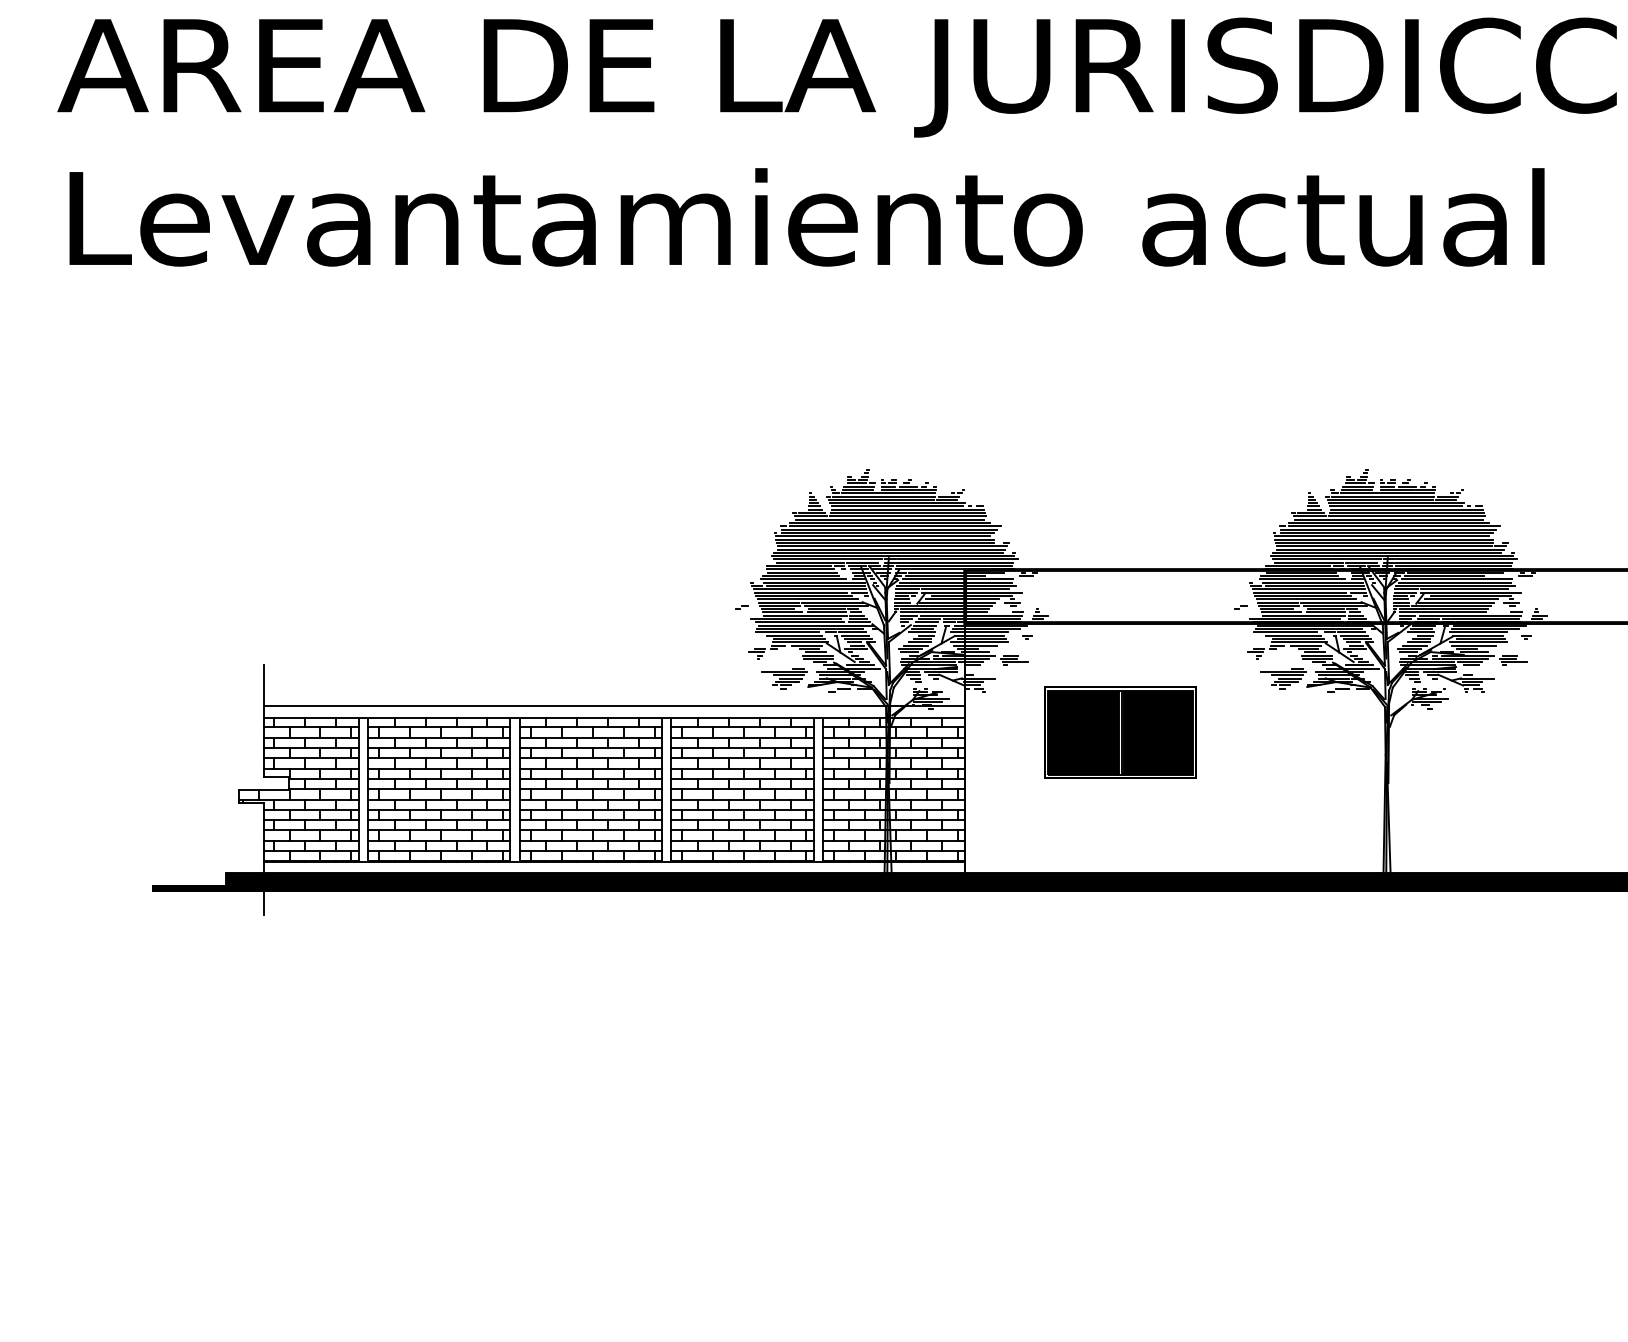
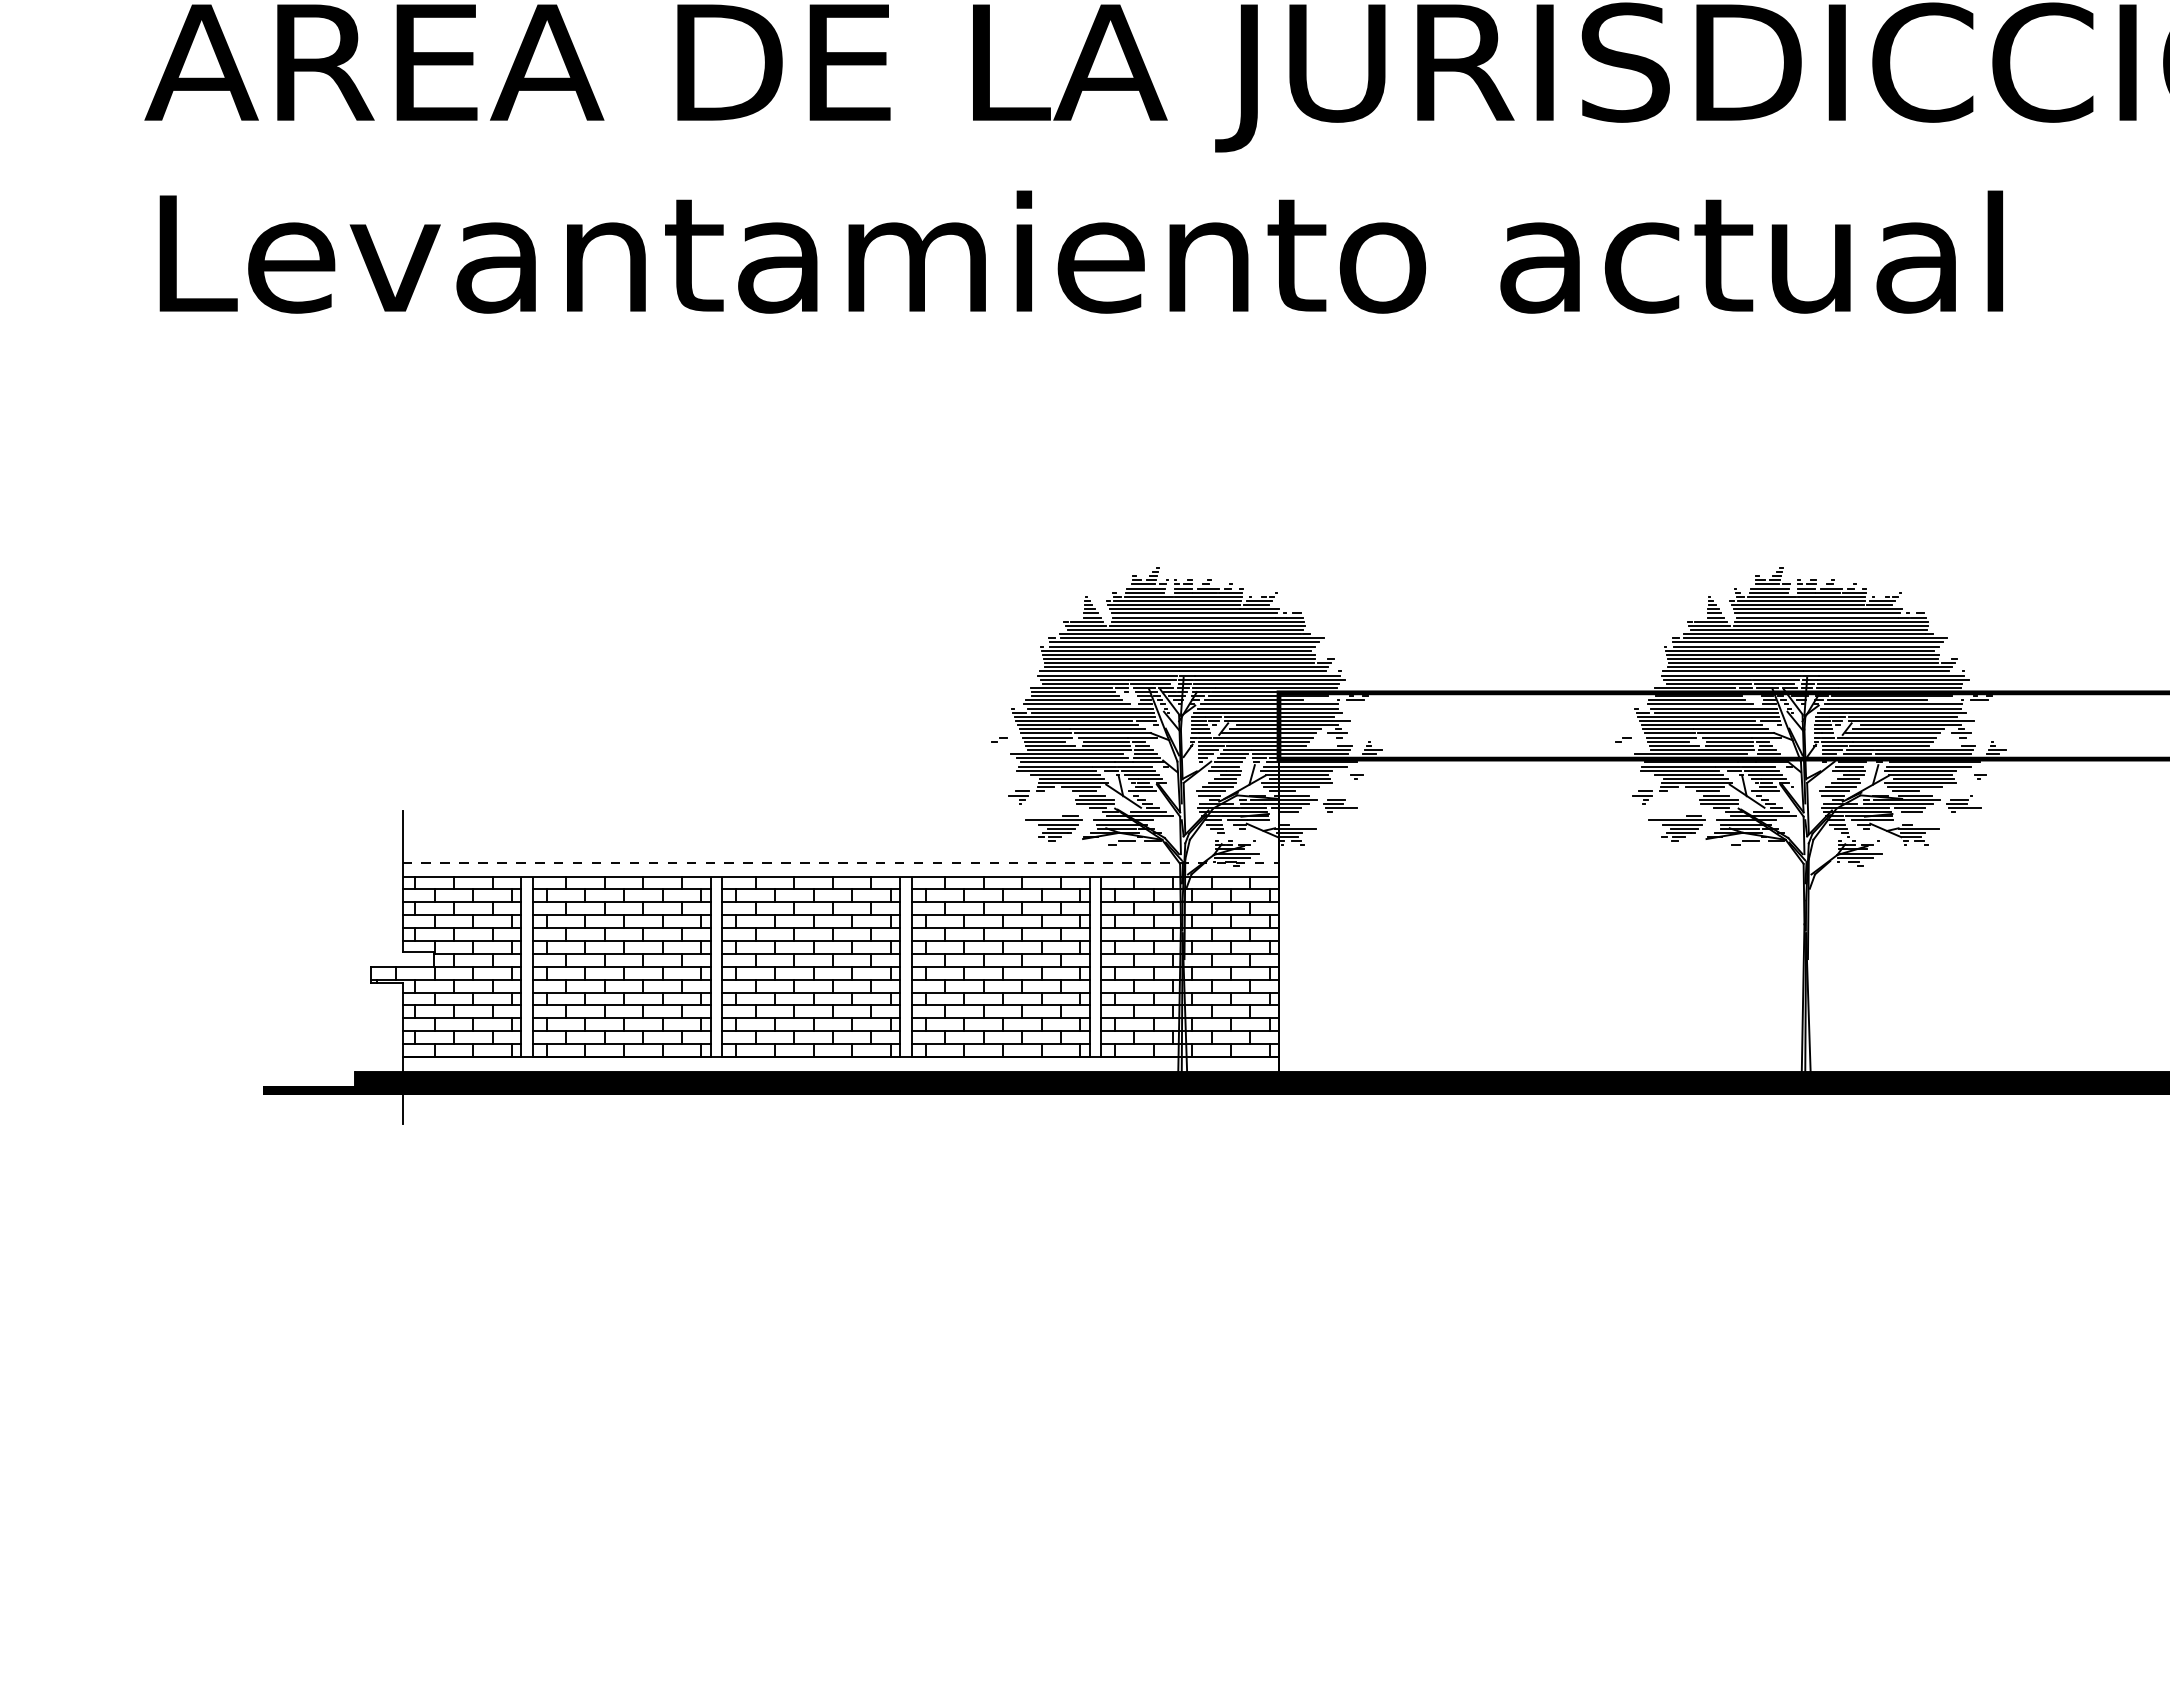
line: (615, 706) -> (841, 863), solid -> dashed
part: (1120, 732) -> (1472, 896), removed

